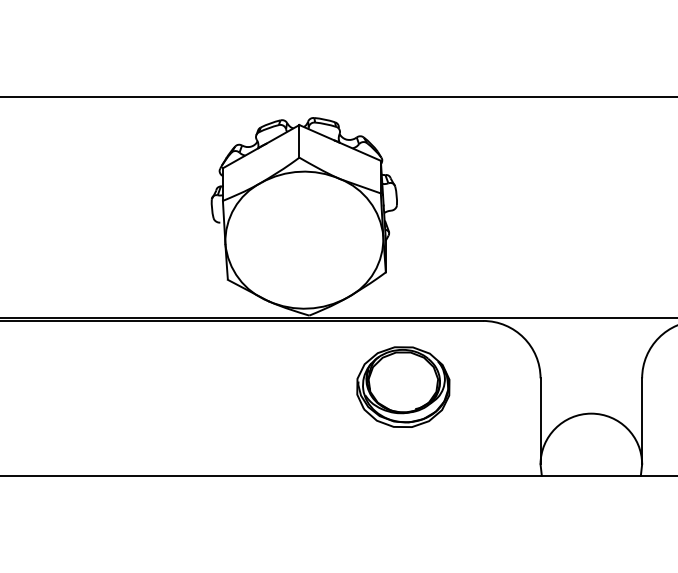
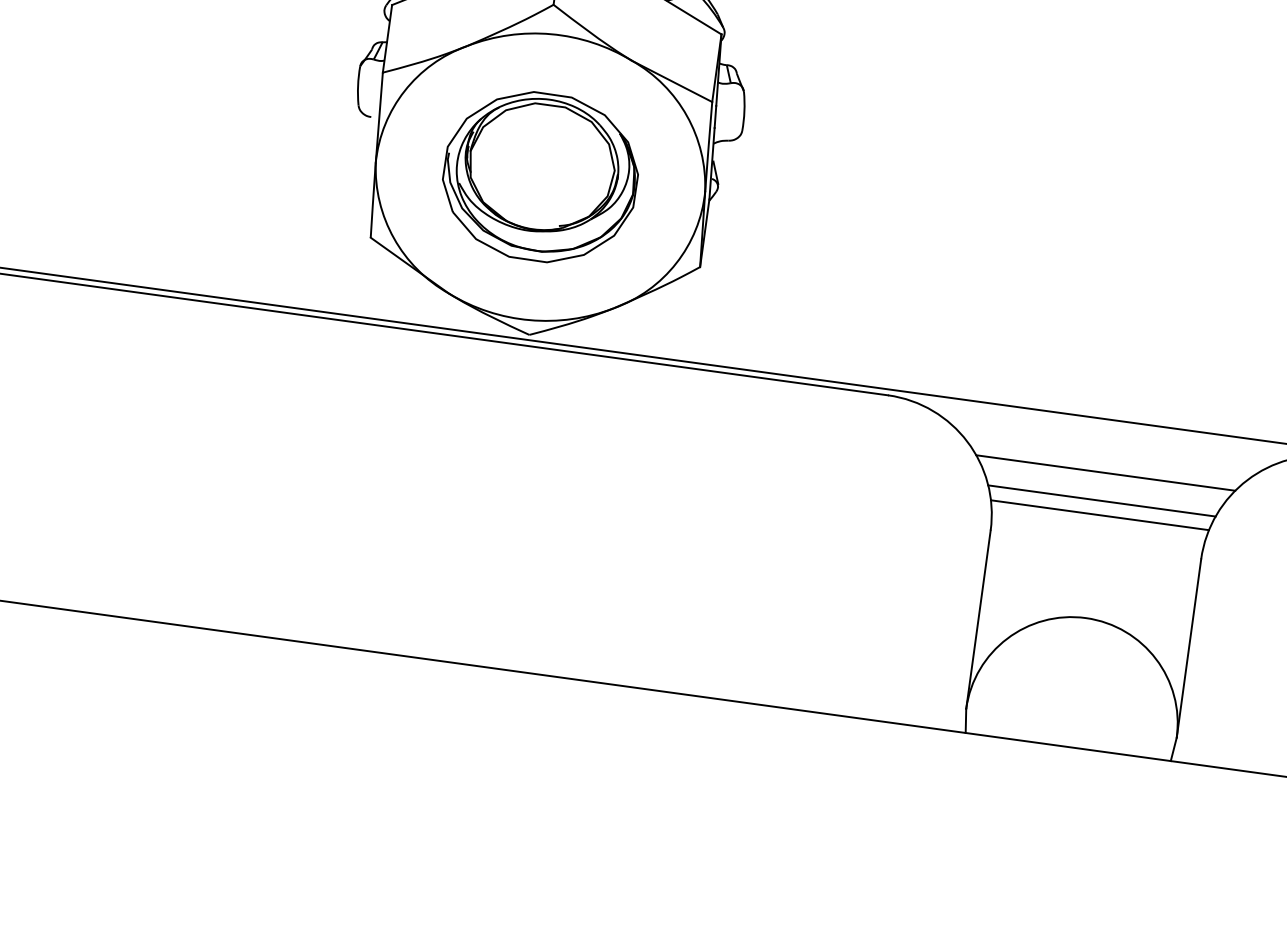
line: (590, 343) -> (1104, 472), added
line: (591, 357) -> (1102, 501), added
line: (590, 364) -> (1098, 516), added
part: (403, 386) -> (540, 175), moved

